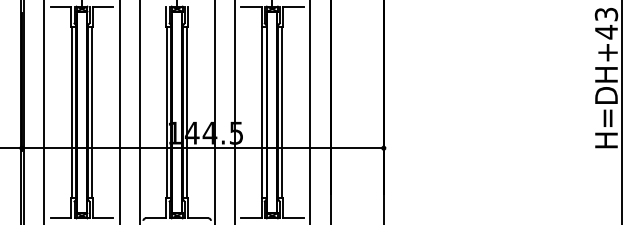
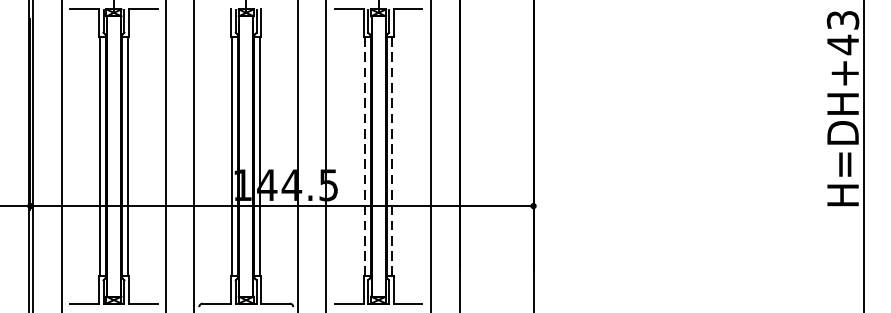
line: (262, 112) -> (364, 156), solid -> dashed
line: (282, 112) -> (392, 156), solid -> dashed

